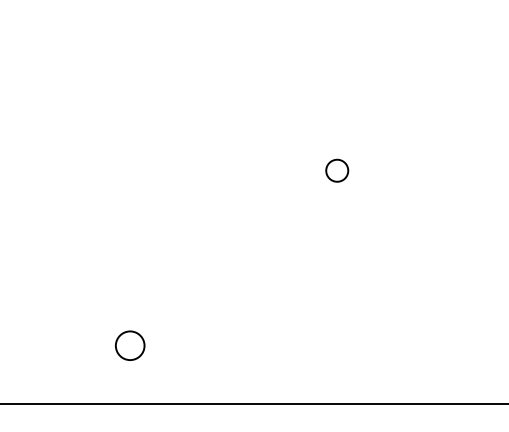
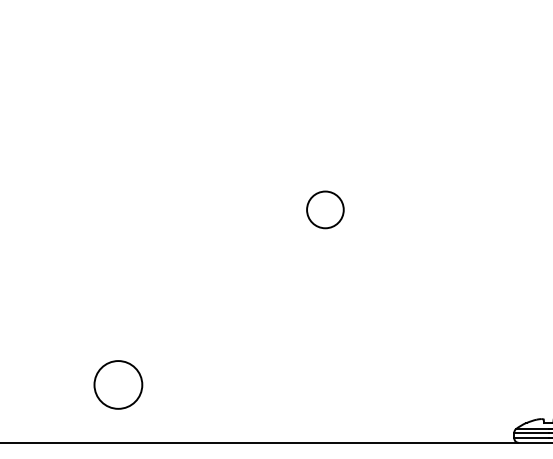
circle: (337, 170) -> (325, 209), size x1.67
circle: (130, 345) -> (118, 384), size x1.67

